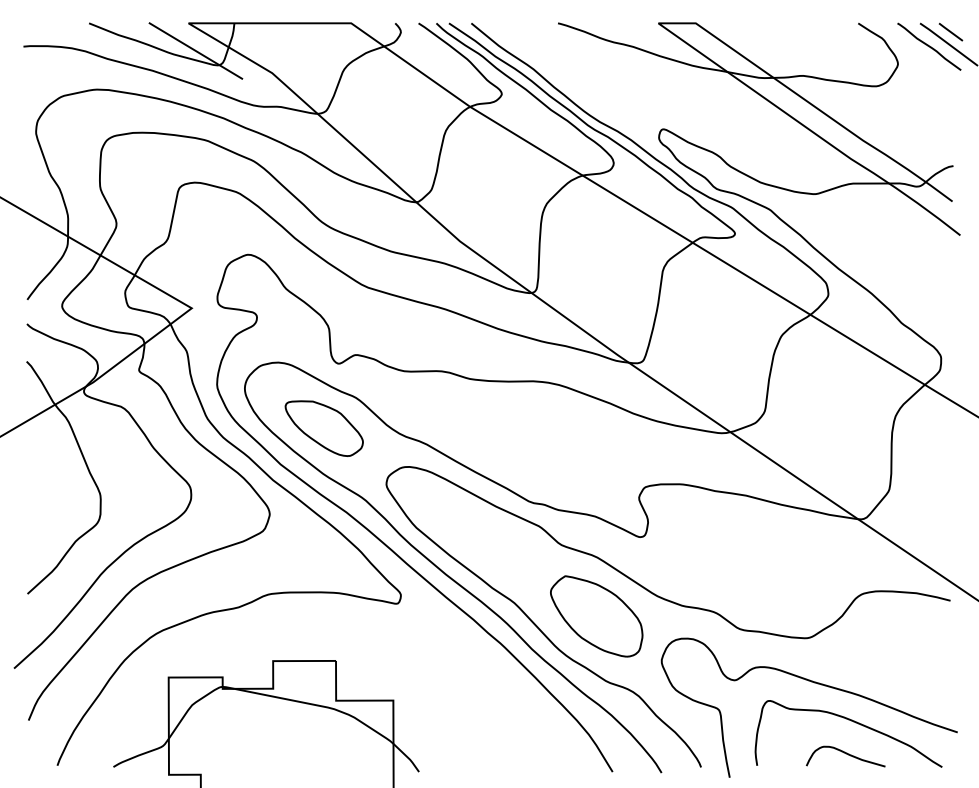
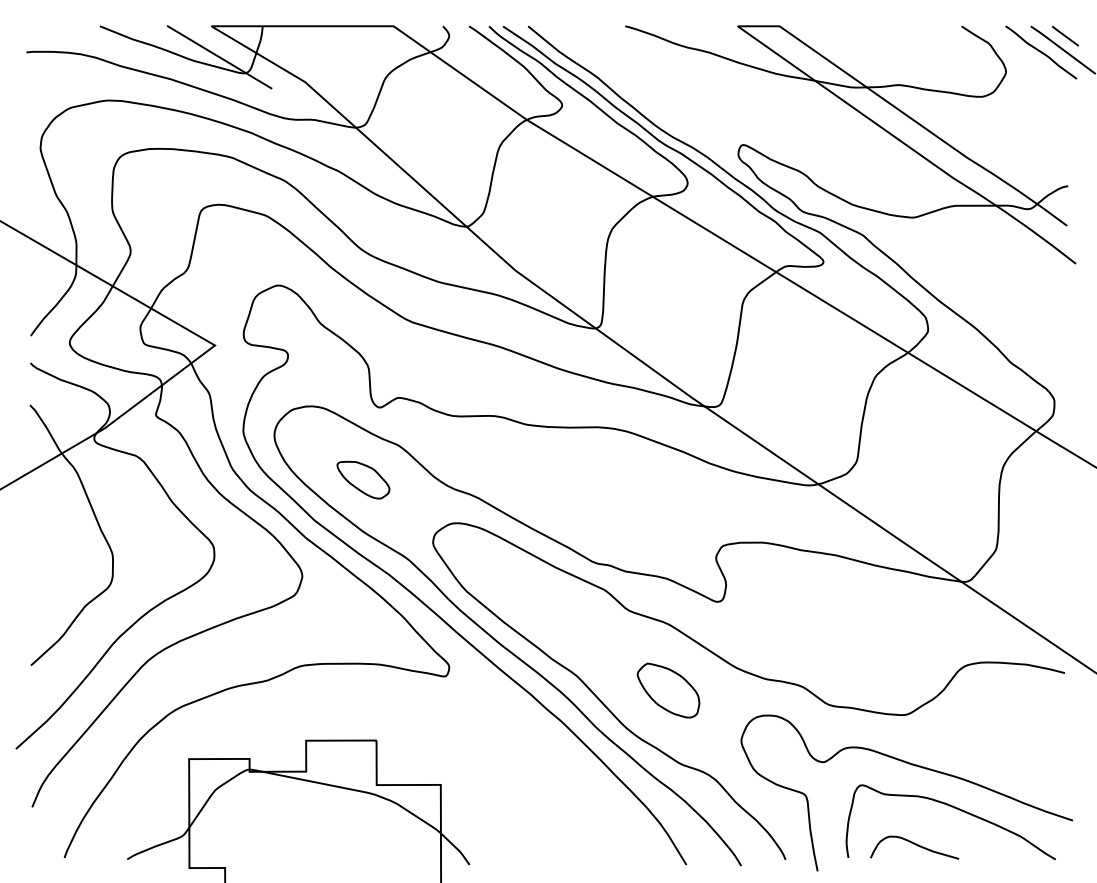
part: (324, 427) -> (363, 479), size x0.6
part: (596, 616) -> (668, 690), size x0.6
curve: (846, 754) -> (915, 845), moved

